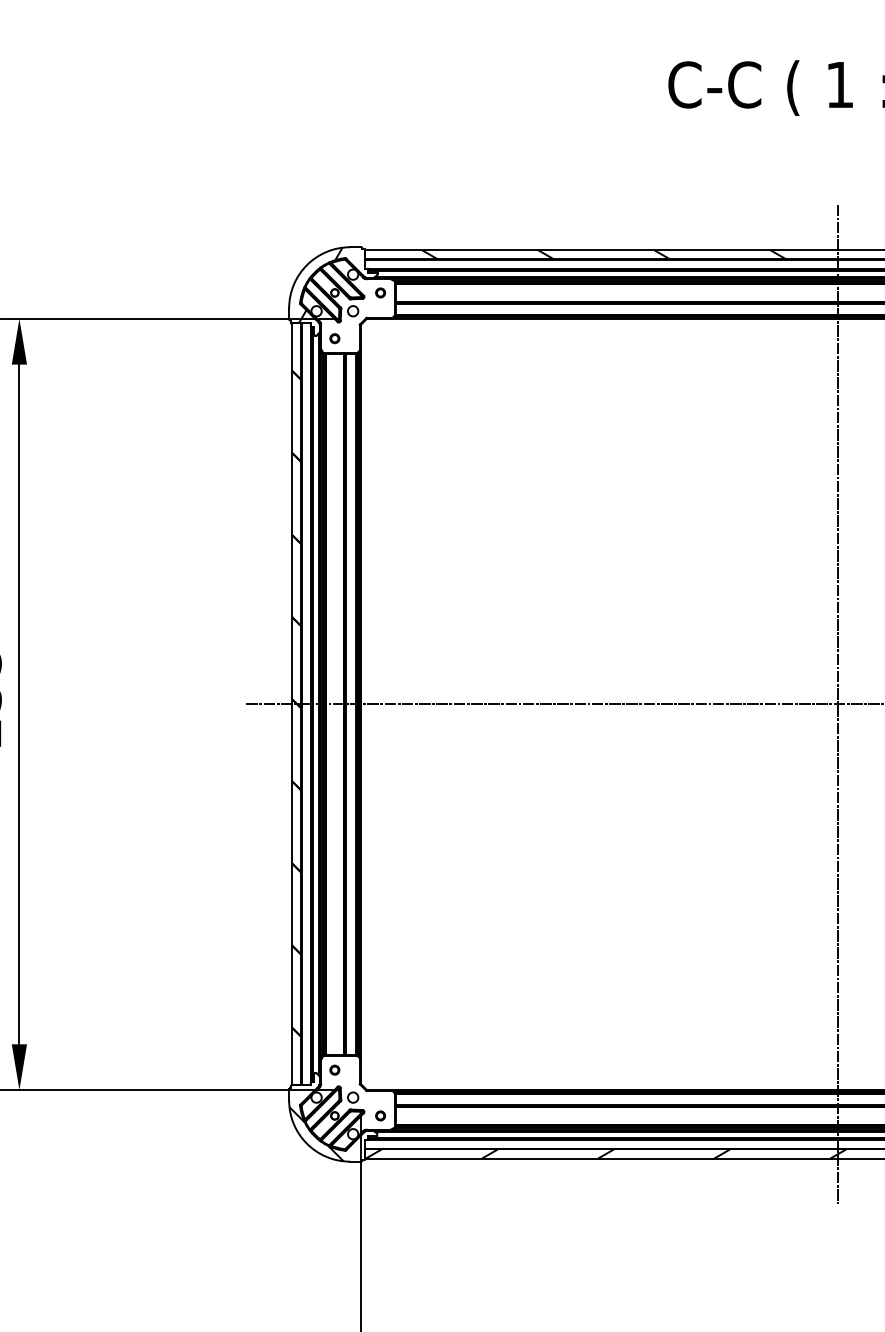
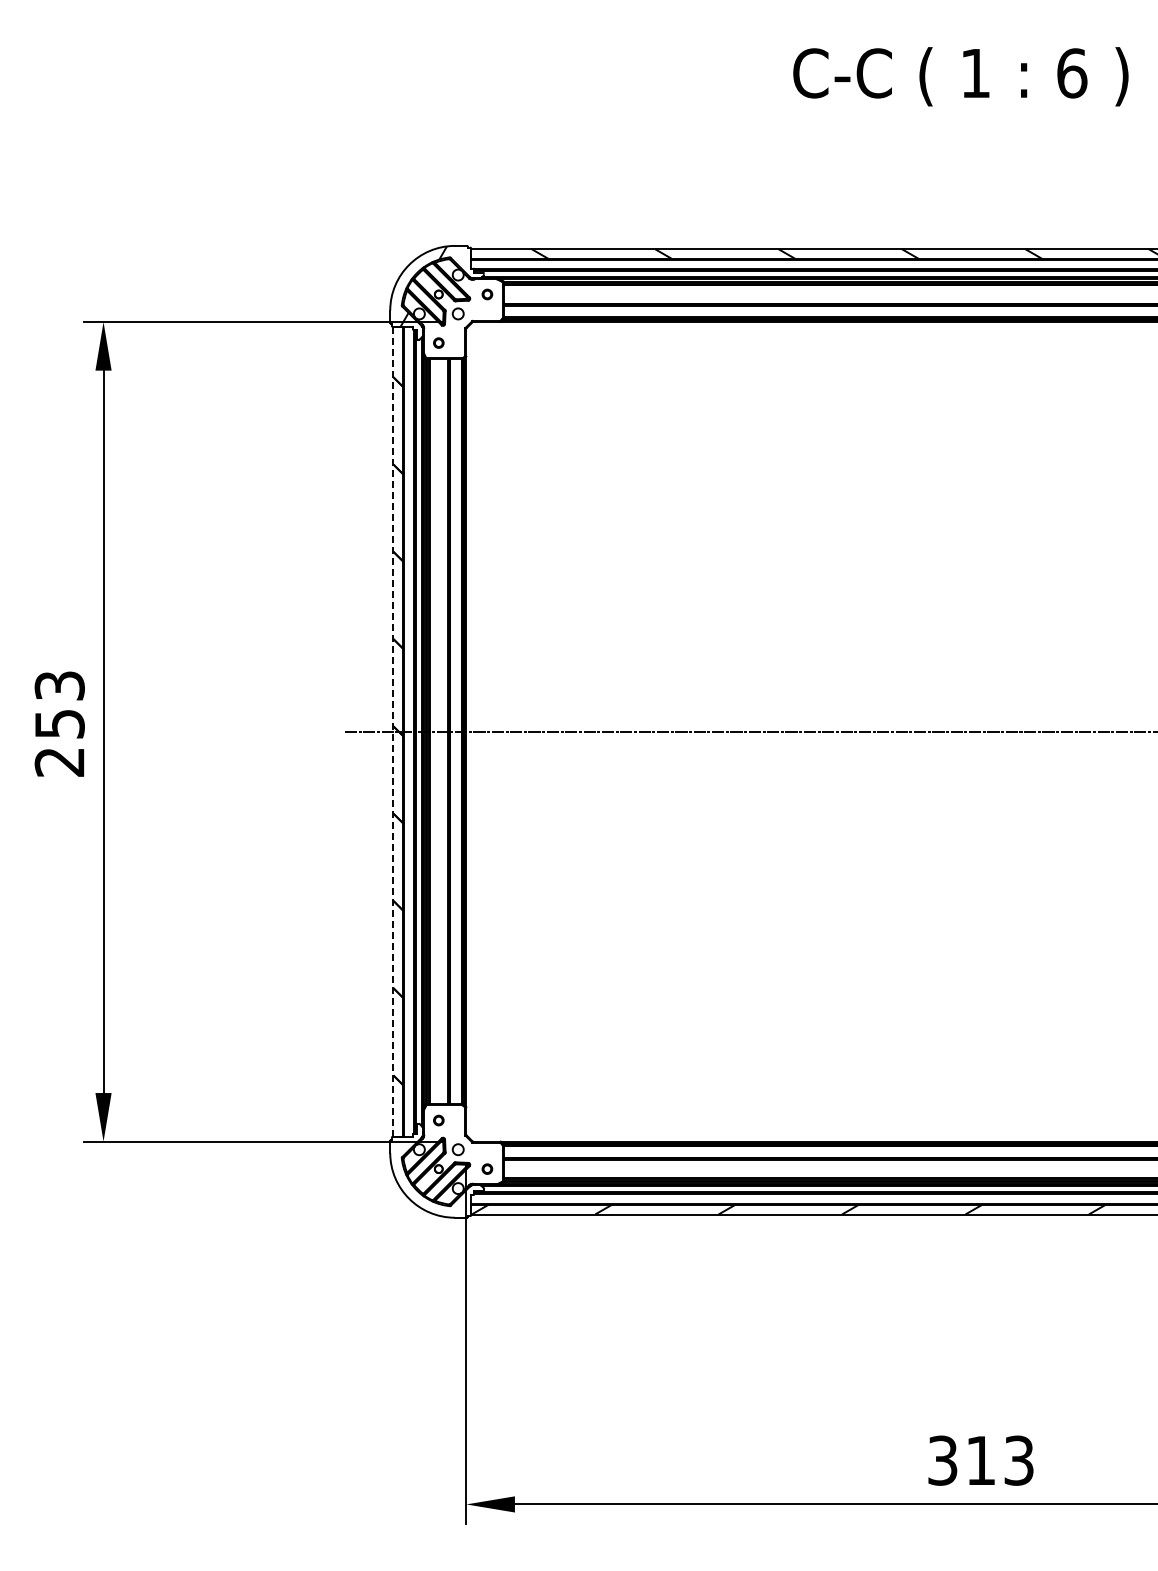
line: (292, 704) -> (393, 731), solid -> dashed
line: (837, 704) -> (973, 731), removed
hatch: (316, 1134) -> (419, 1188), removed

